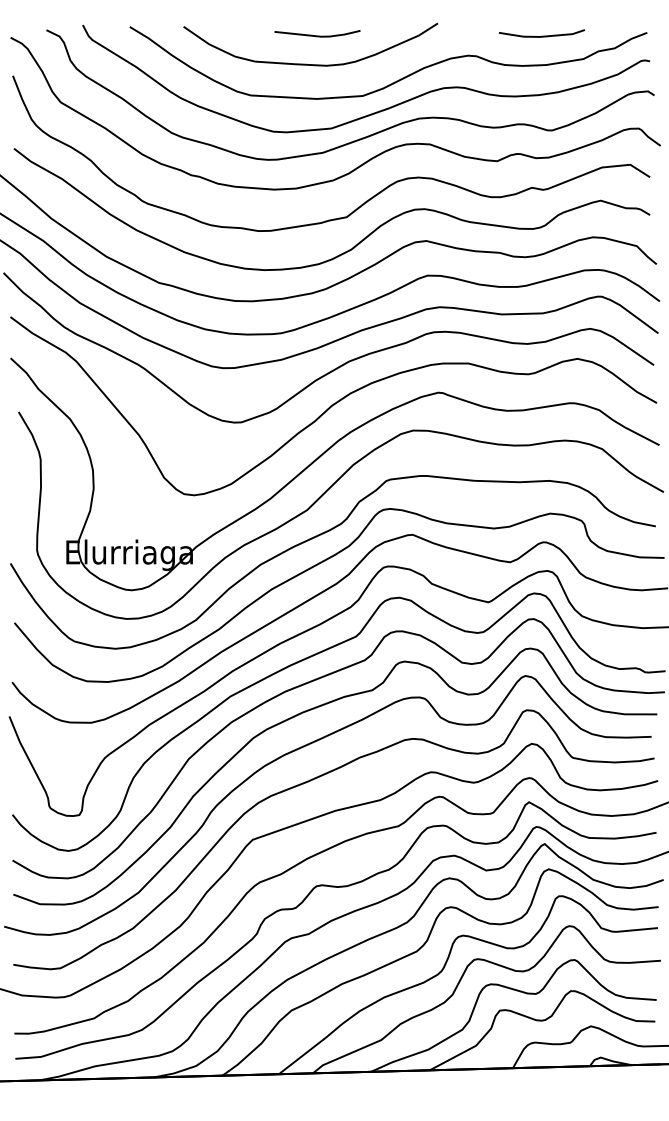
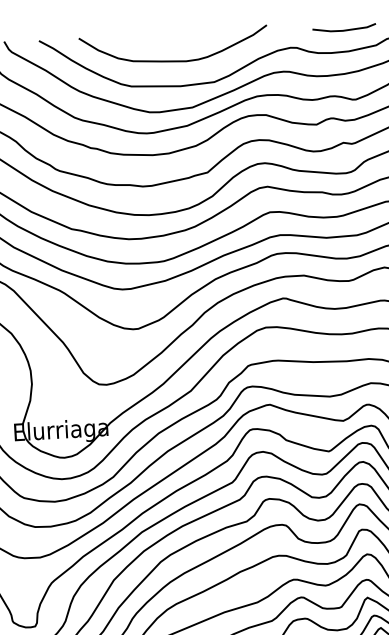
part: (317, 33) -> (178, 37), removed

